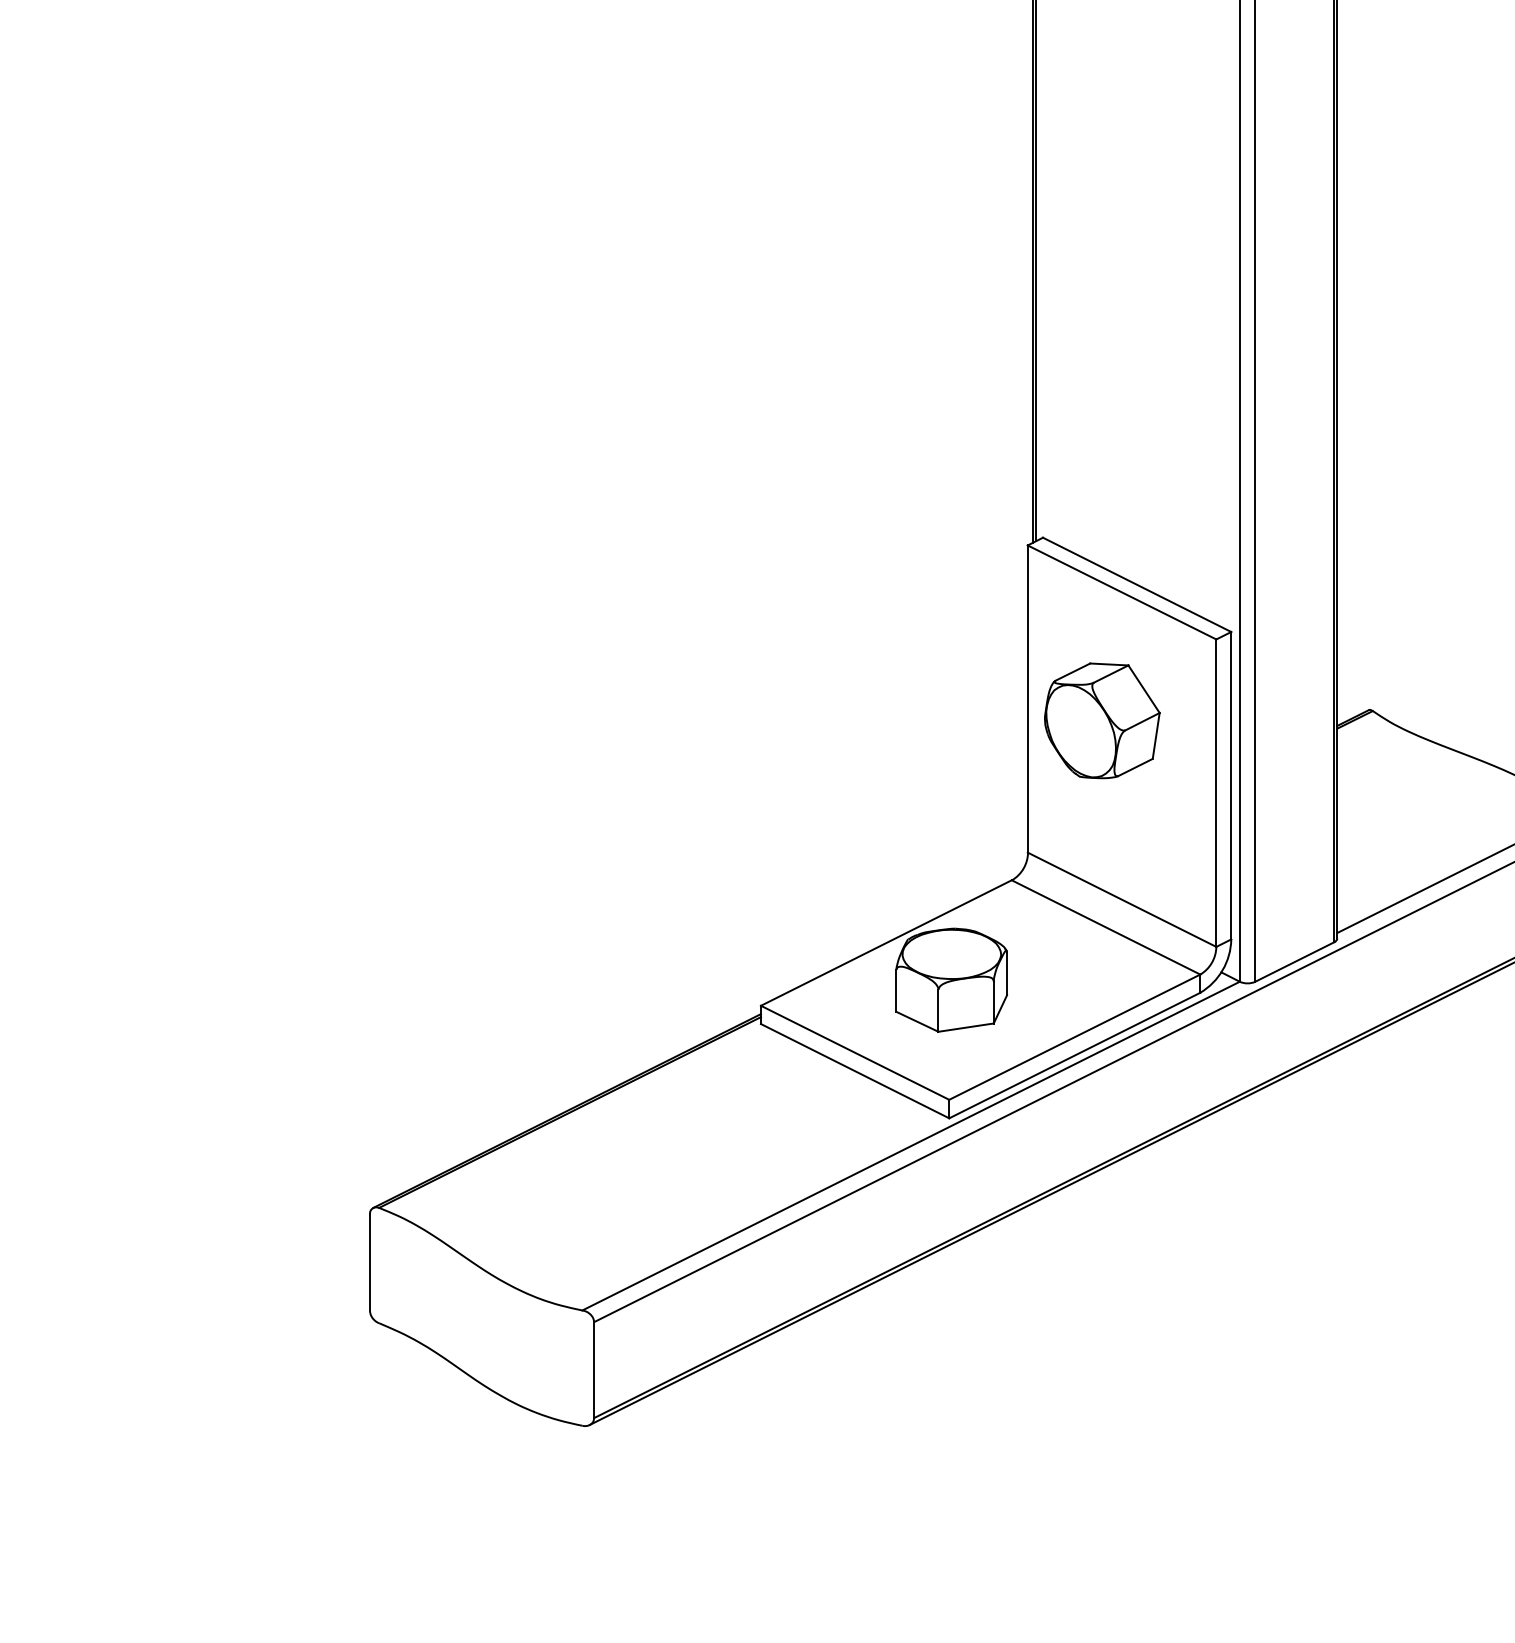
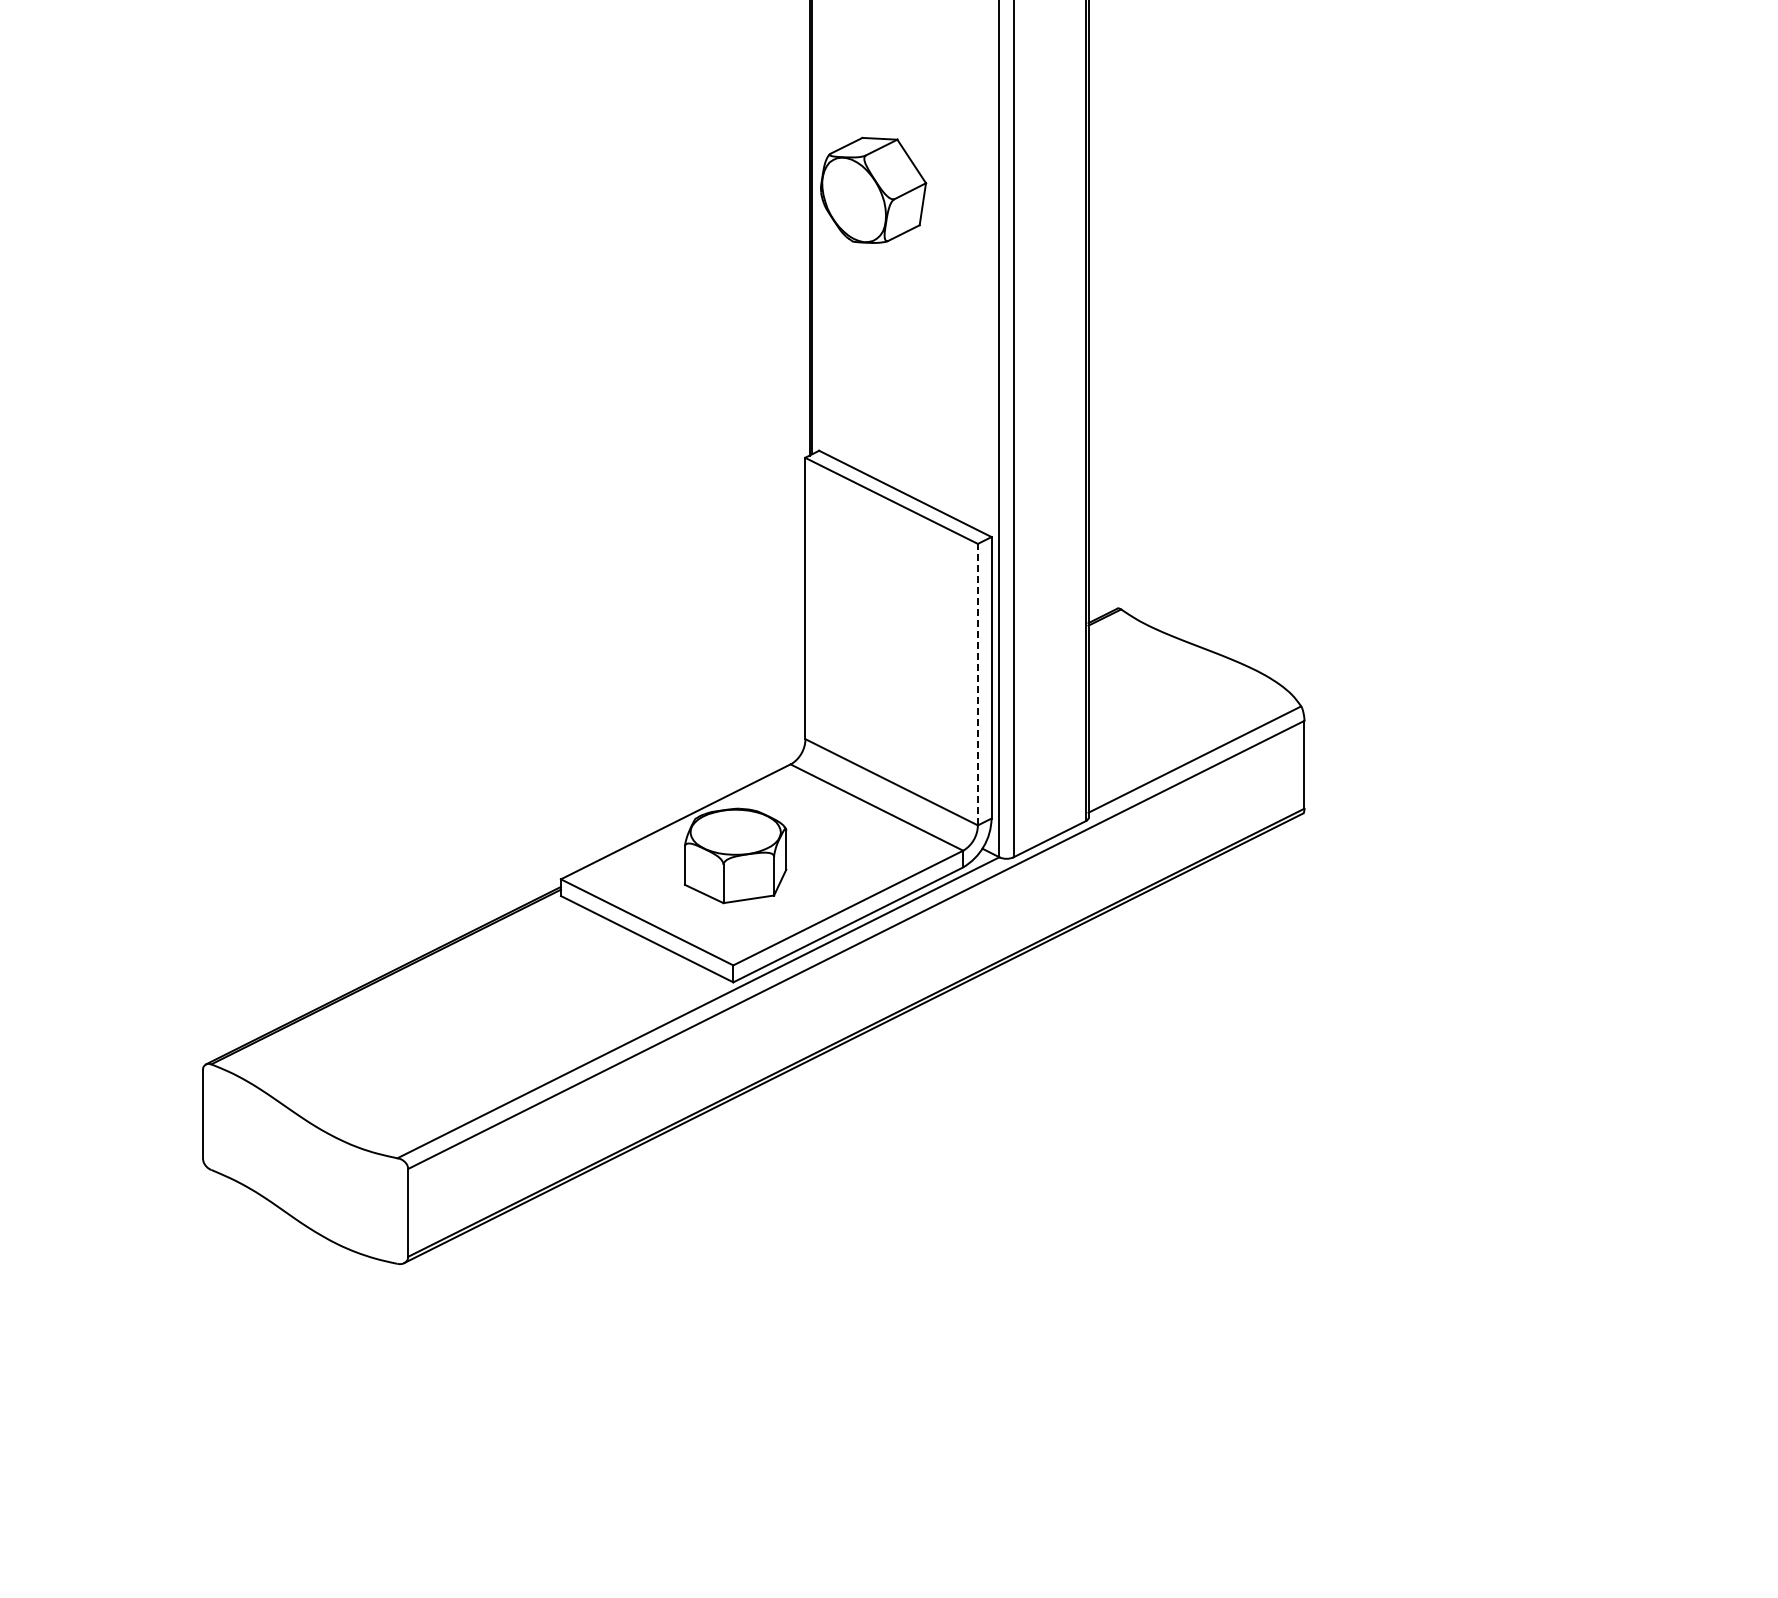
part: (1102, 719) -> (873, 189), moved
line: (1215, 793) -> (977, 684), solid -> dashed

